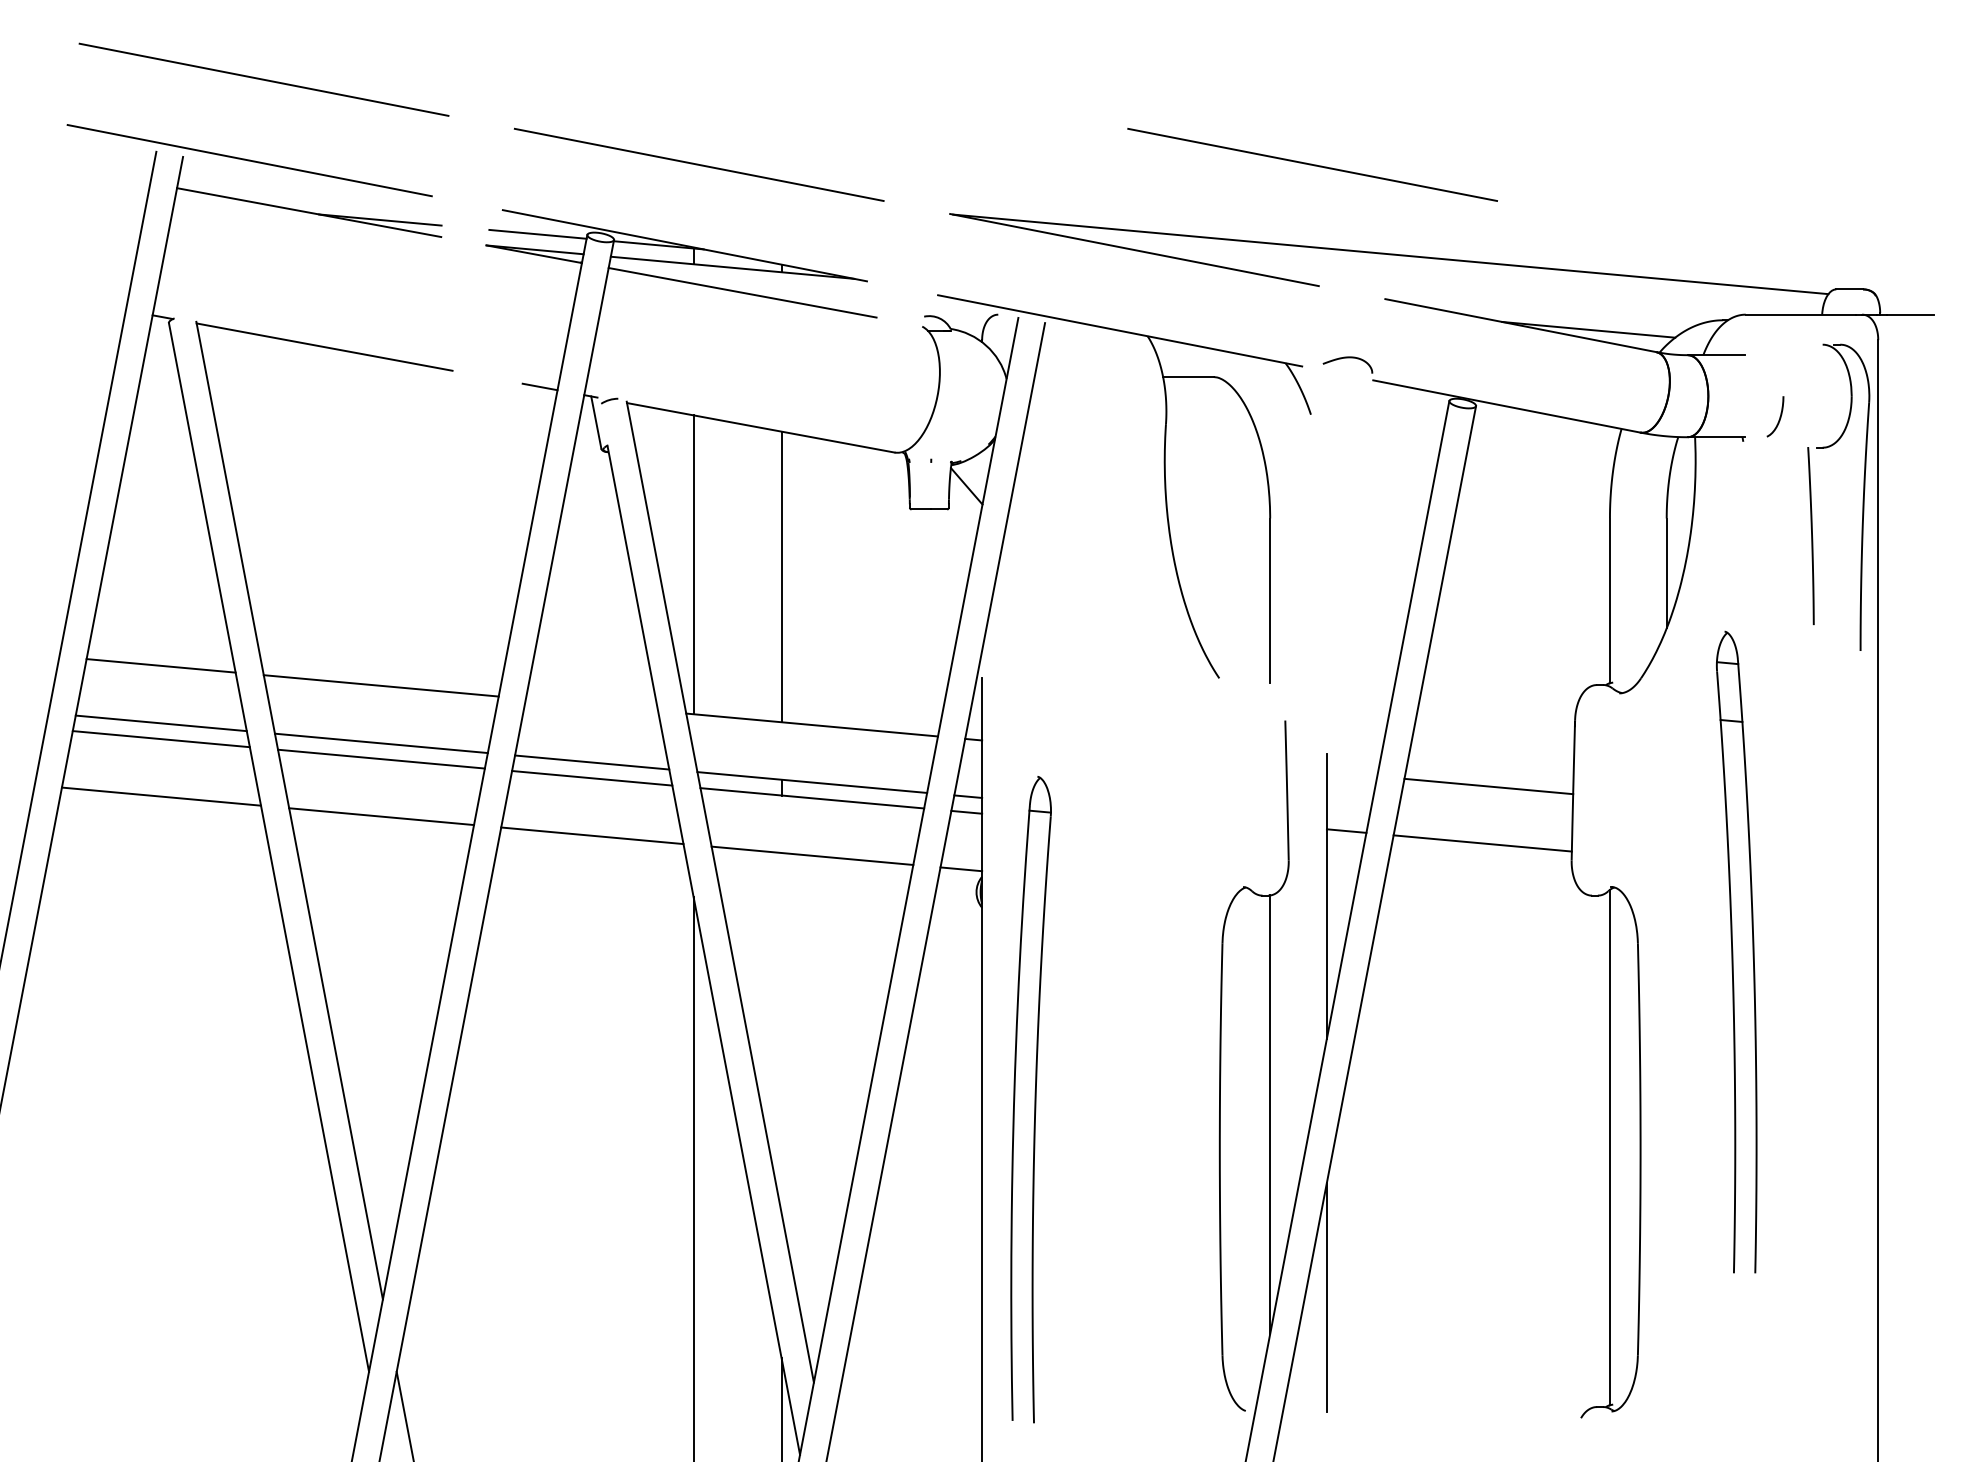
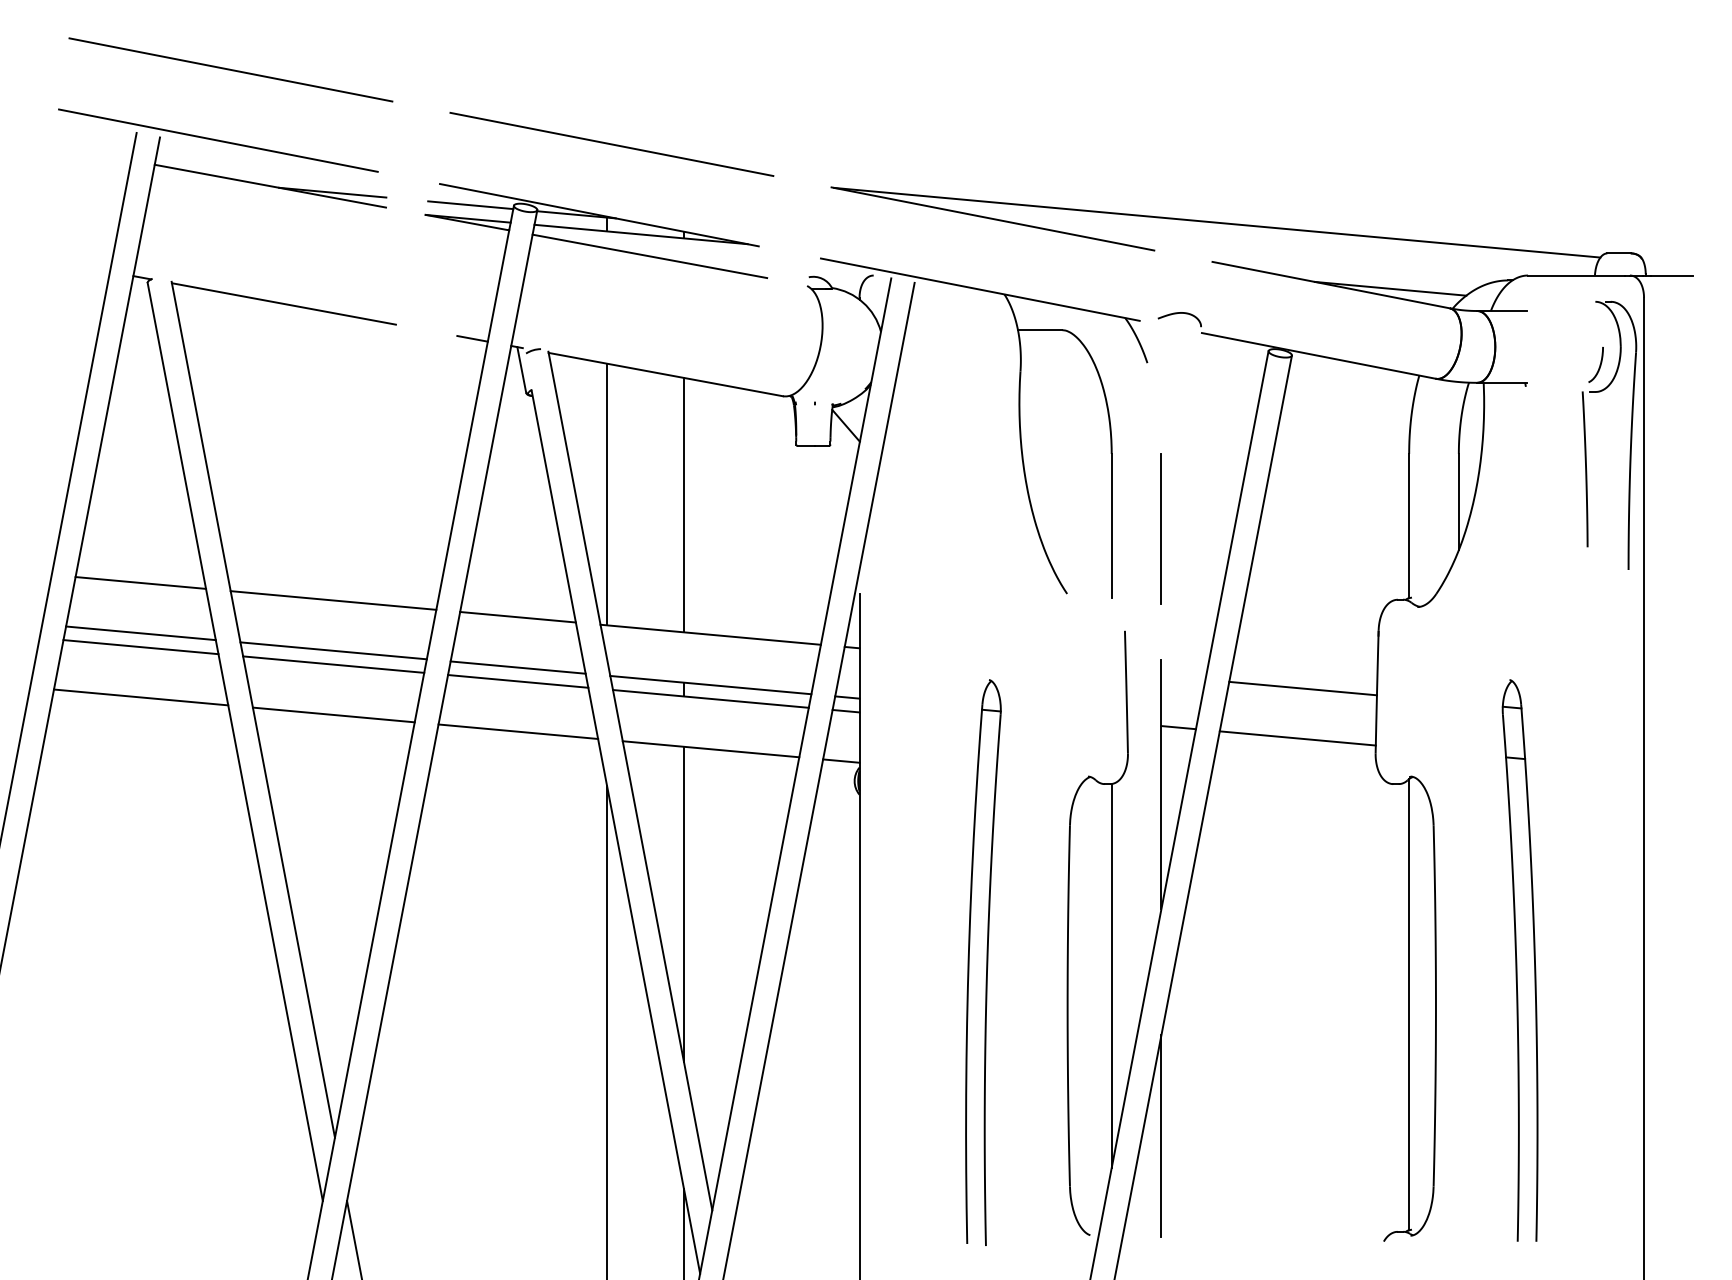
line: (1312, 164) -> (1148, 144), removed
curve: (1779, 416) -> (1599, 364), moved
line: (1325, 603) -> (1160, 528), added
line: (591, 705) -> (517, 617), added
part: (1735, 952) -> (1519, 960), moved
line: (781, 1031) -> (683, 903), added
part: (1031, 1099) -> (983, 962), moved

